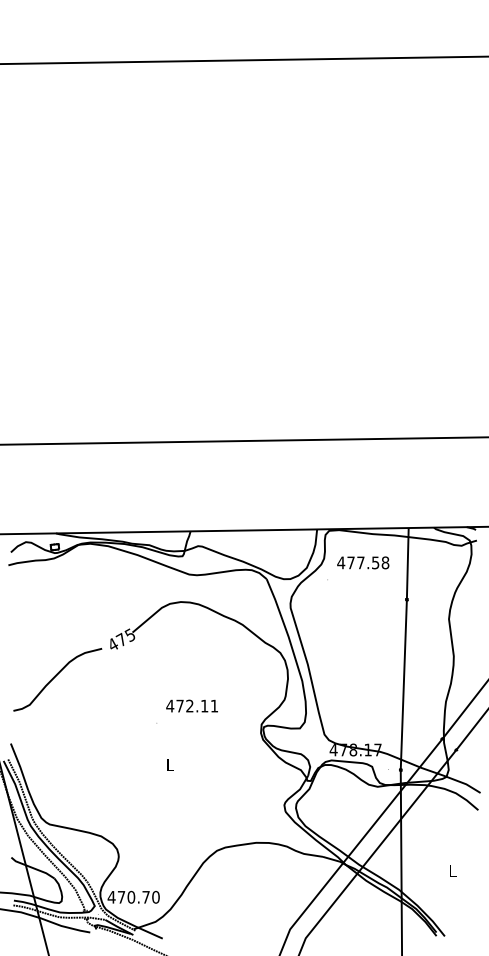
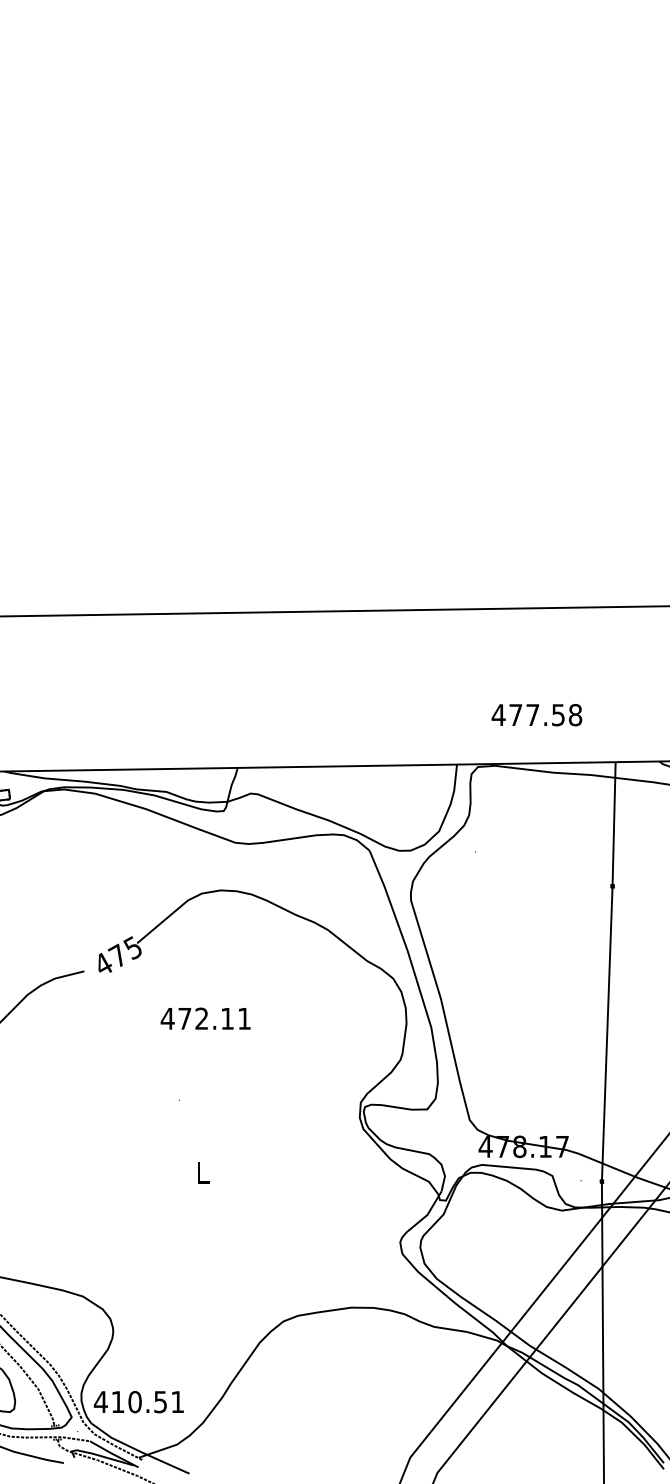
text: (363, 562) -> (537, 714), moved
text: (191, 705) -> (204, 1017), moved
text: (138, 896) -> (147, 1400), 470.70 -> 410.51

